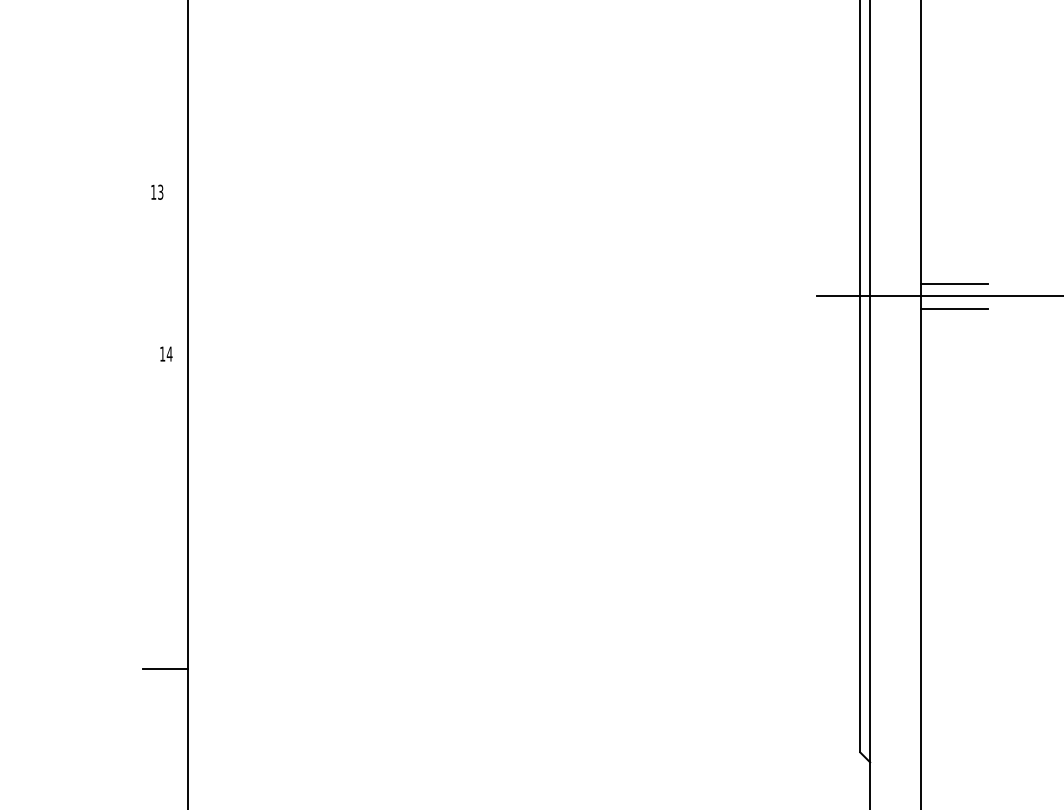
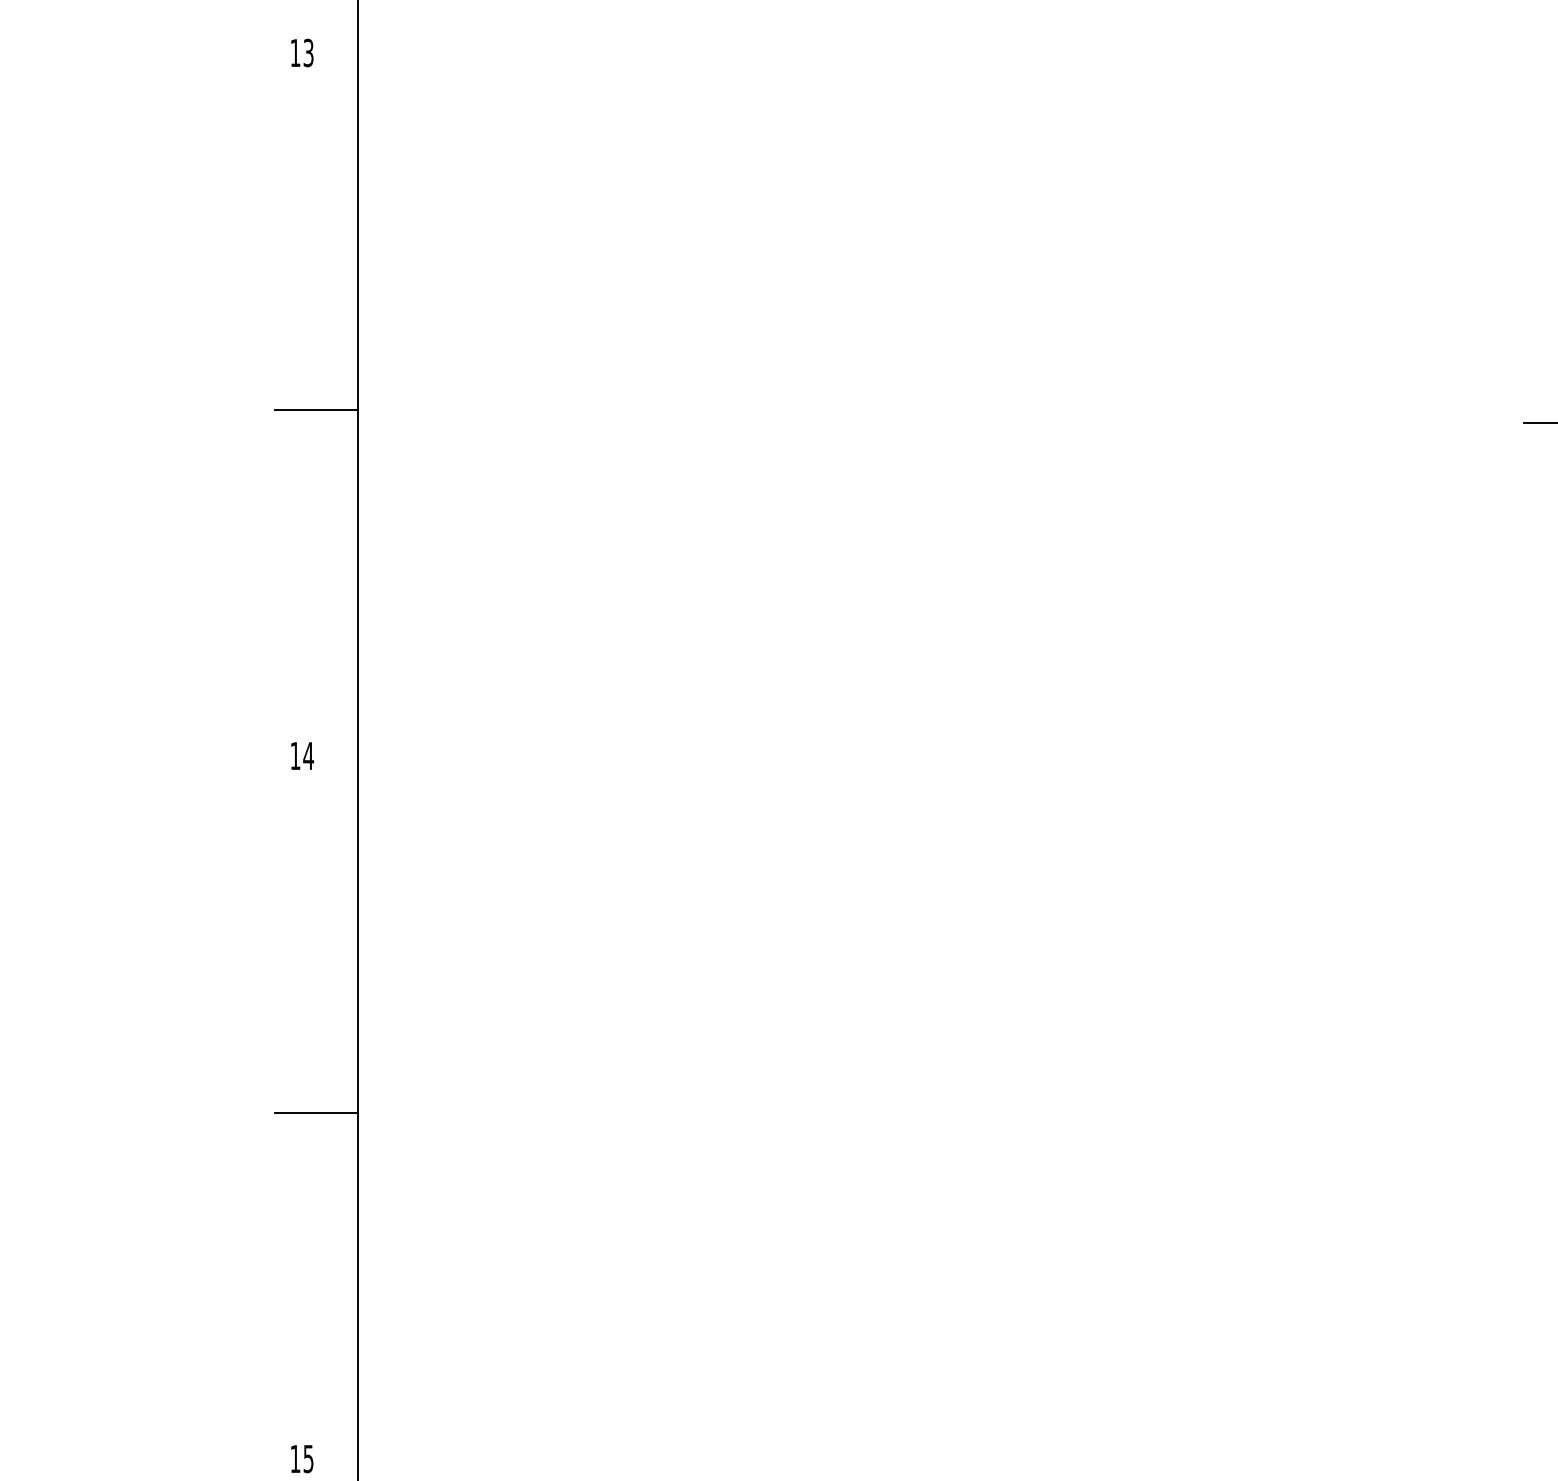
text: (157, 191) -> (302, 51), moved
line: (164, 288) -> (315, 408), added
text: (166, 353) -> (302, 754), moved

